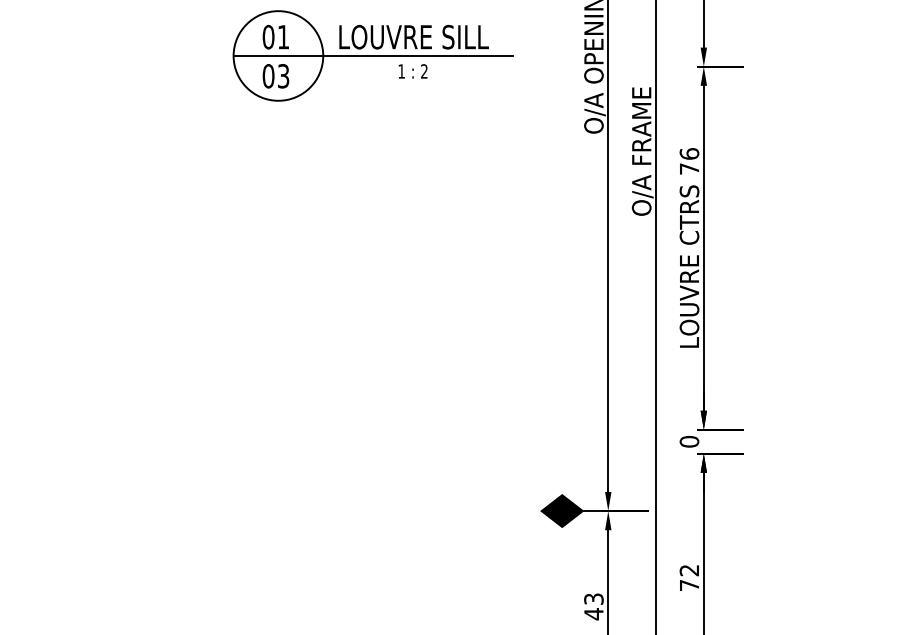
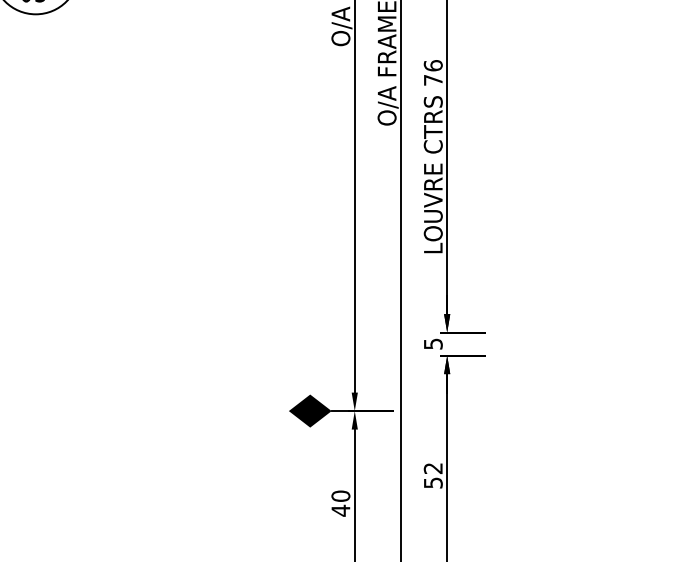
text: (689, 441) -> (433, 343), 0 -> 5
text: (689, 585) -> (433, 483), 72 -> 52
text: (593, 598) -> (340, 495), 43 -> 40

